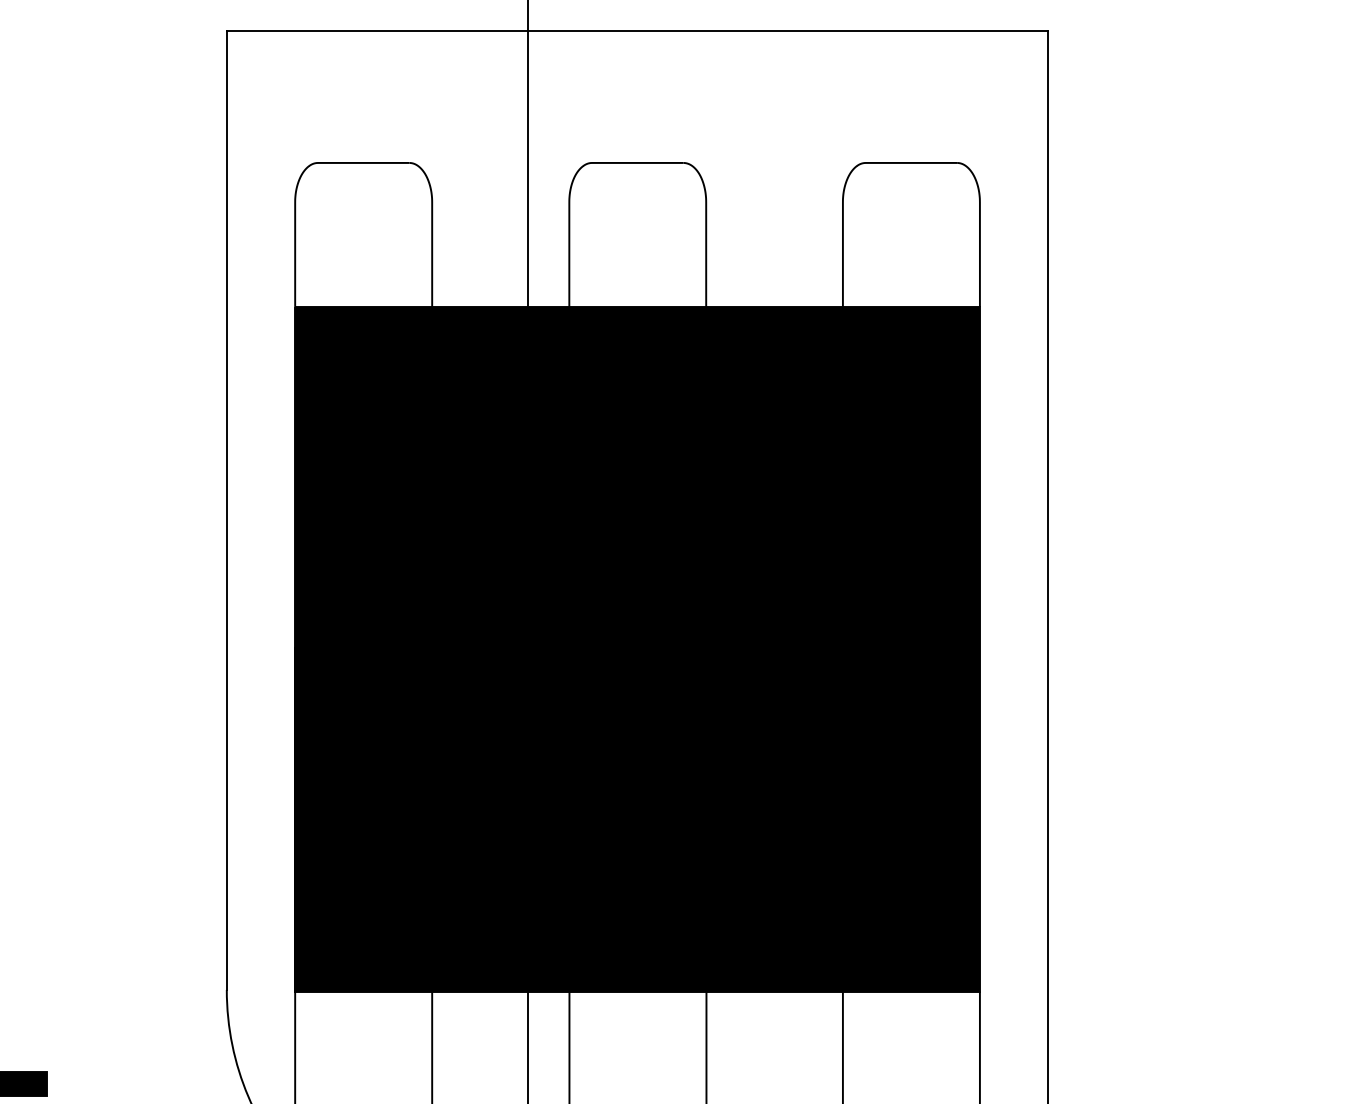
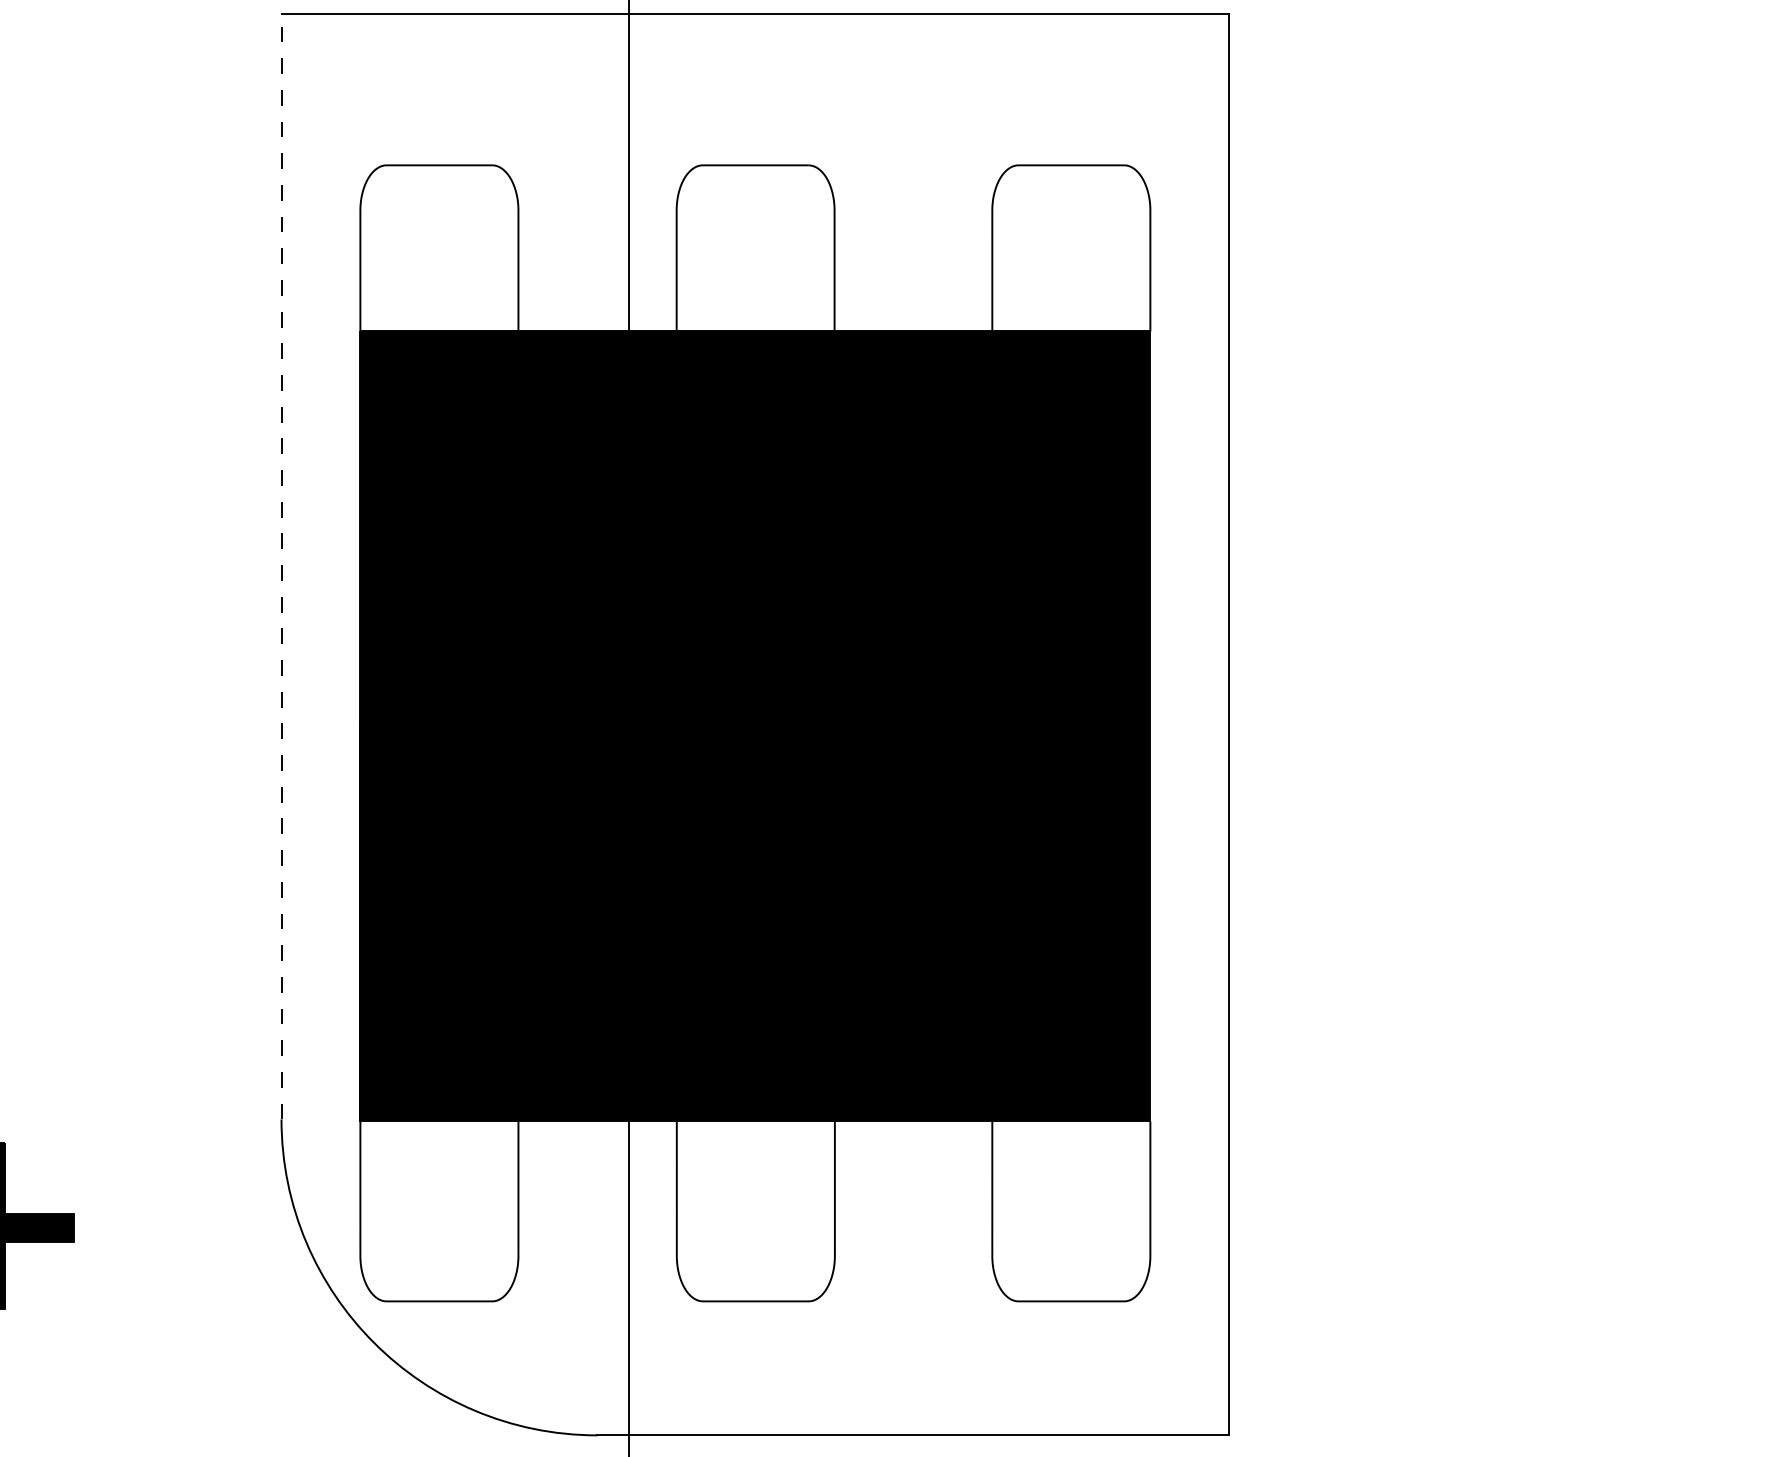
line: (226, 510) -> (281, 566), solid -> dashed

